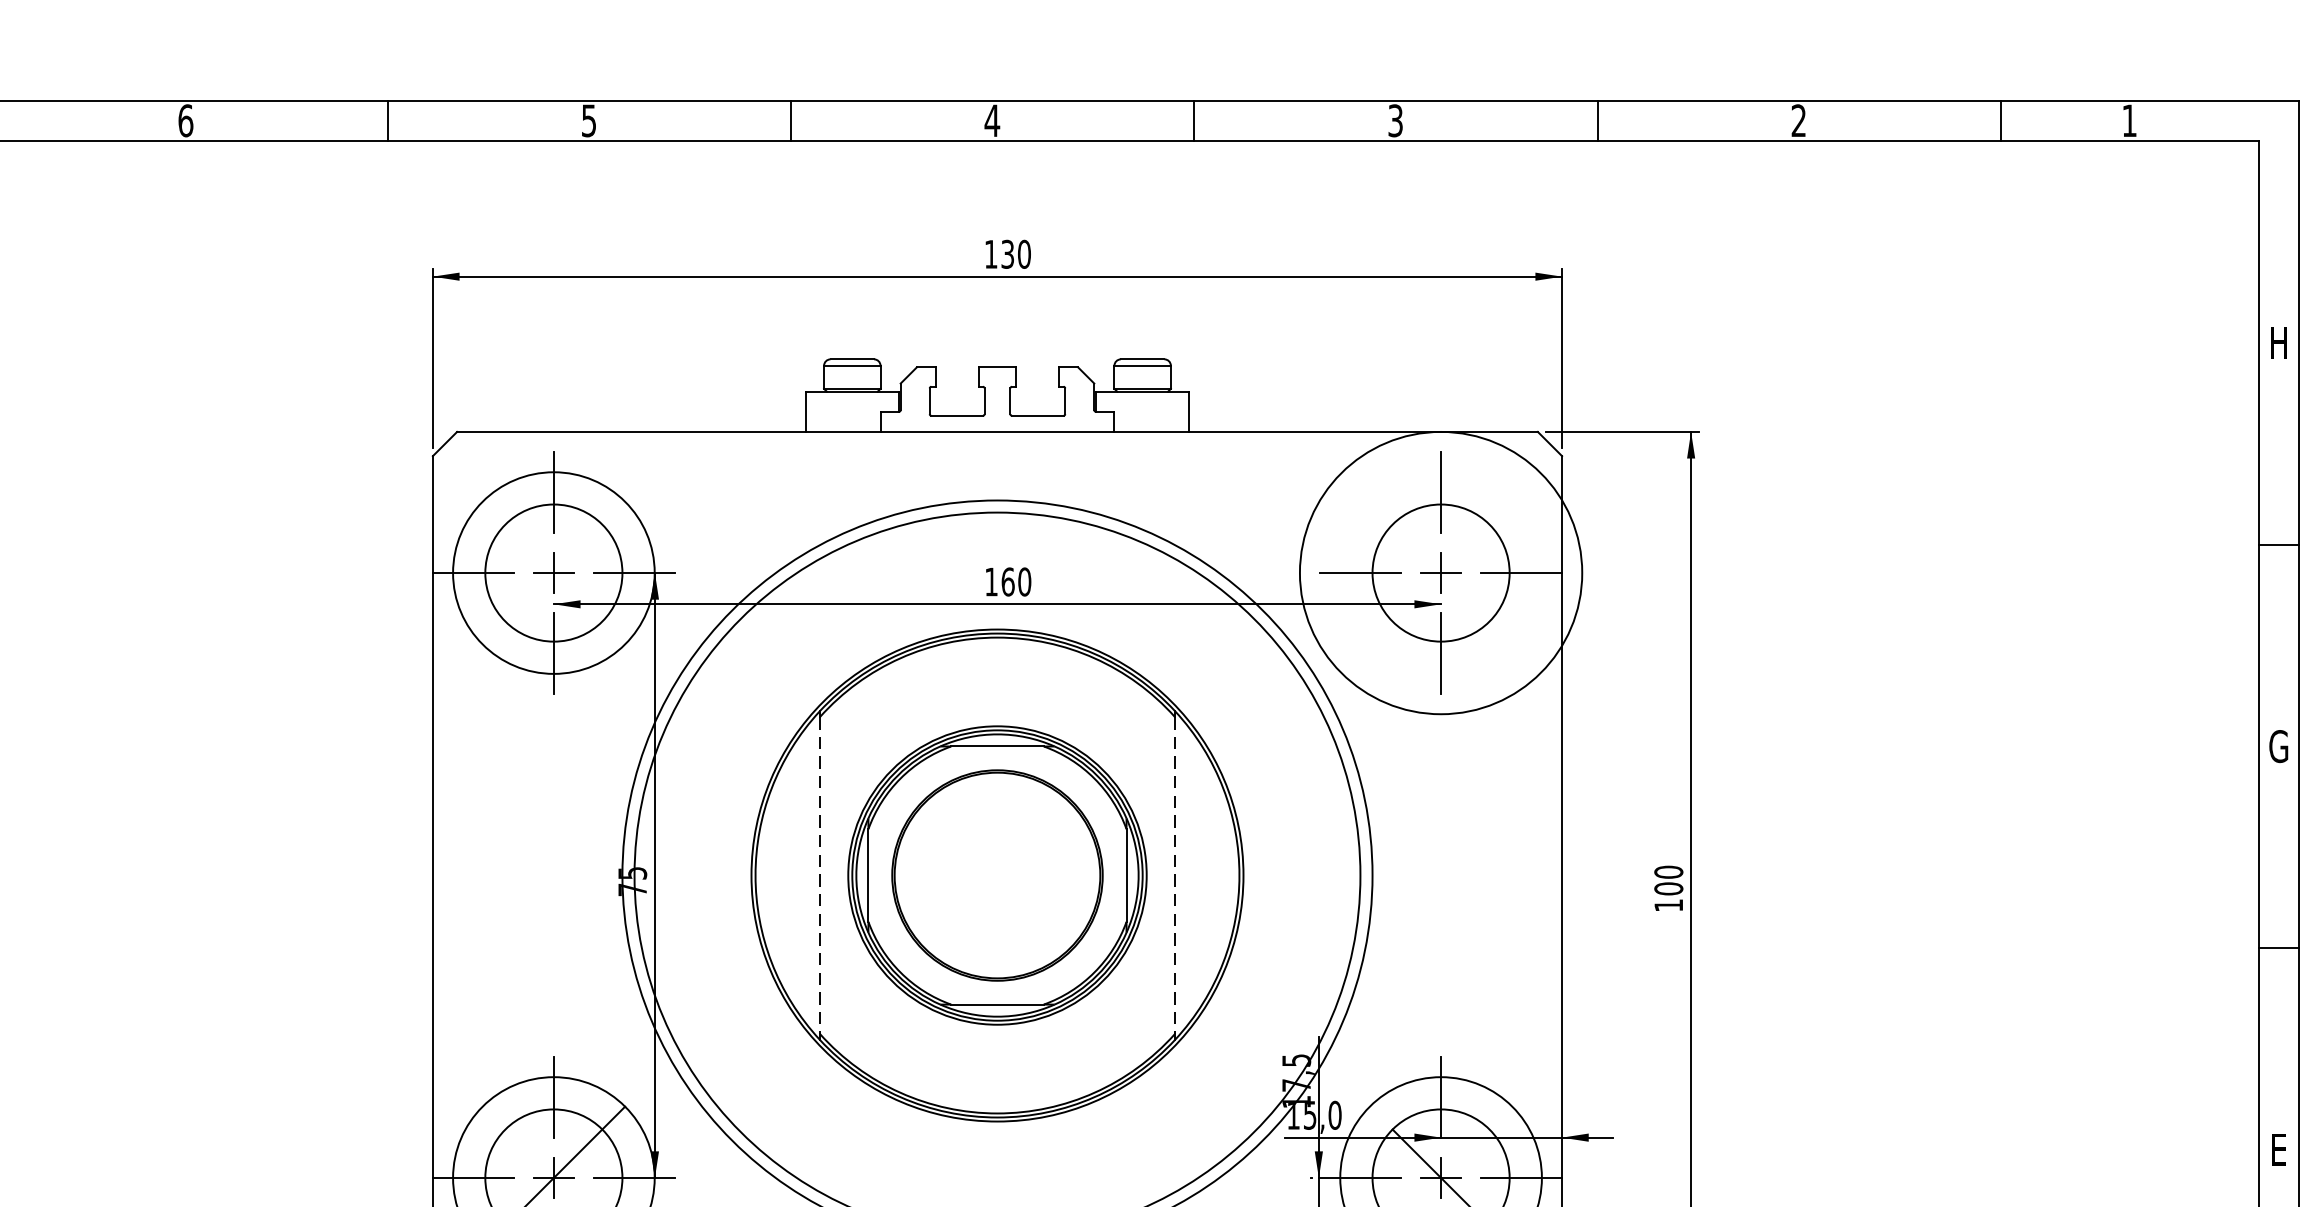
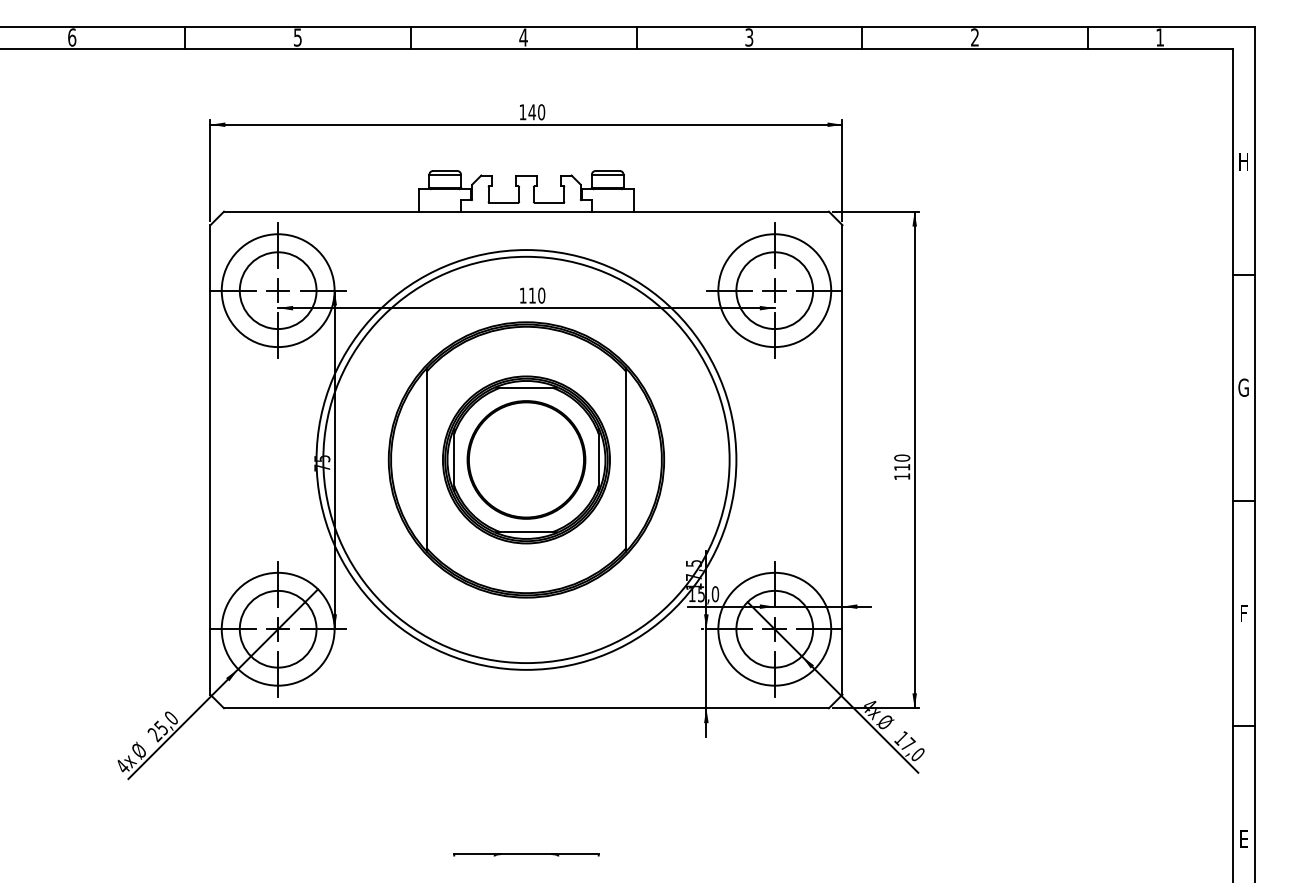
text: (1008, 254) -> (532, 112), 130 -> 140
circle: (1440, 572) -> (774, 290), size x0.71
text: (1008, 581) -> (532, 295), 160 -> 110
line: (820, 874) -> (427, 459), dashed -> solid
line: (1174, 874) -> (625, 459), dashed -> solid
text: (1669, 888) -> (902, 467), 100 -> 110
text: (2278, 1149) -> (1243, 613), E -> F

